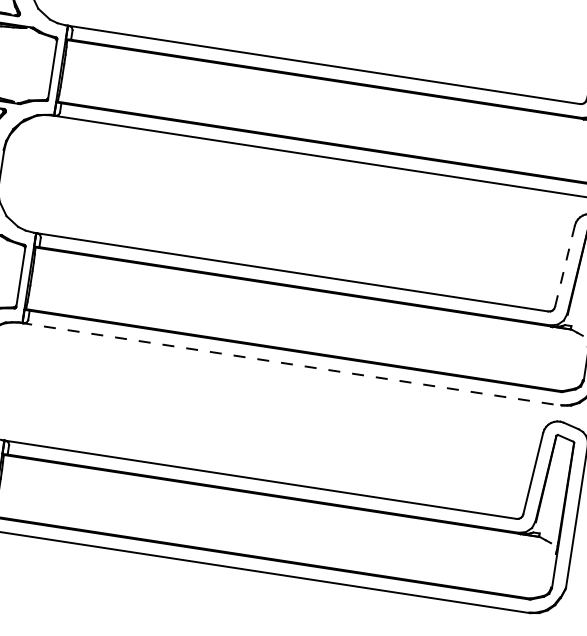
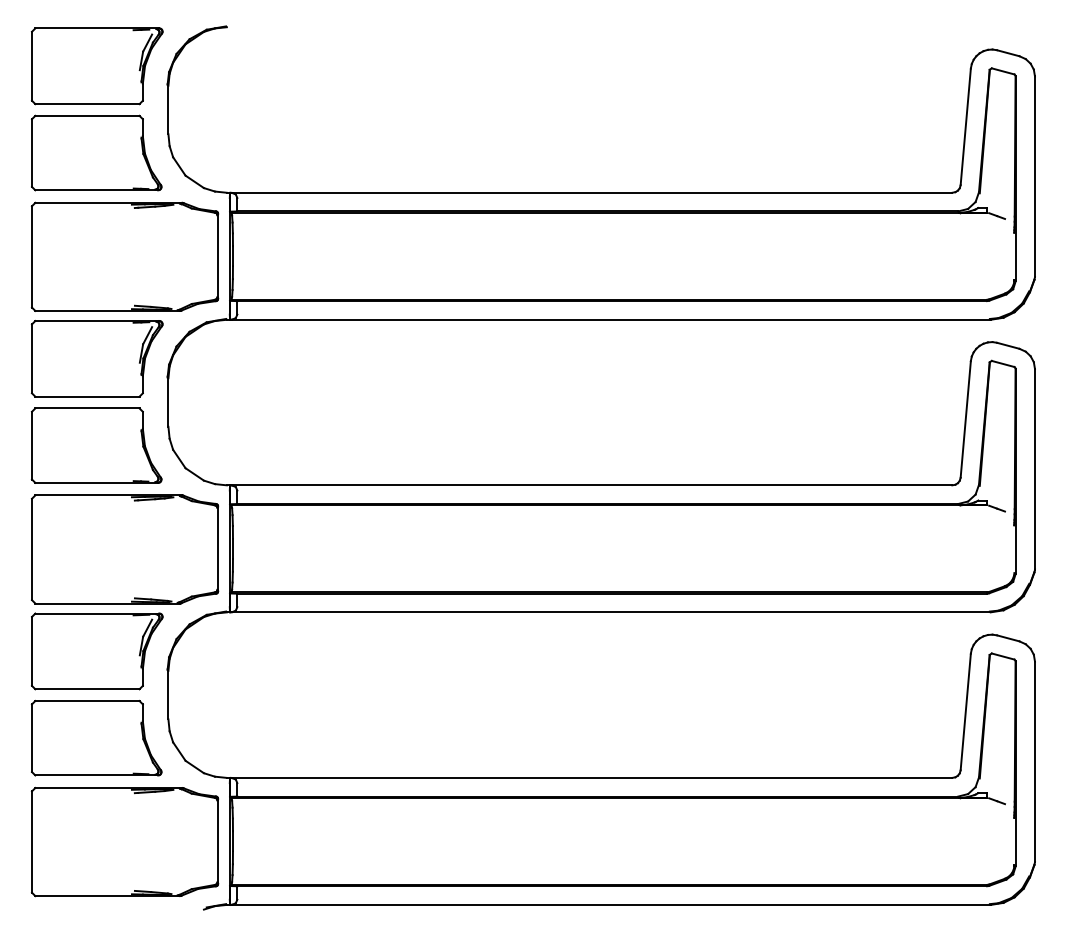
line: (564, 266) -> (965, 419), dashed -> solid
line: (290, 364) -> (608, 612), dashed -> solid

